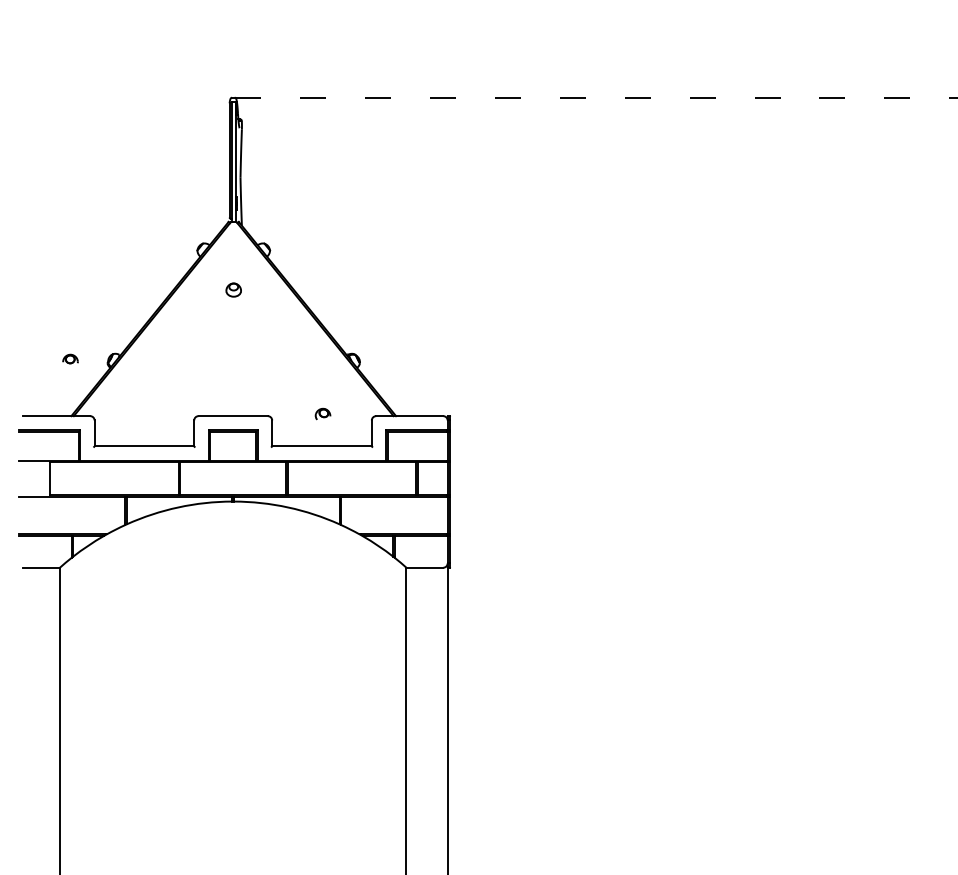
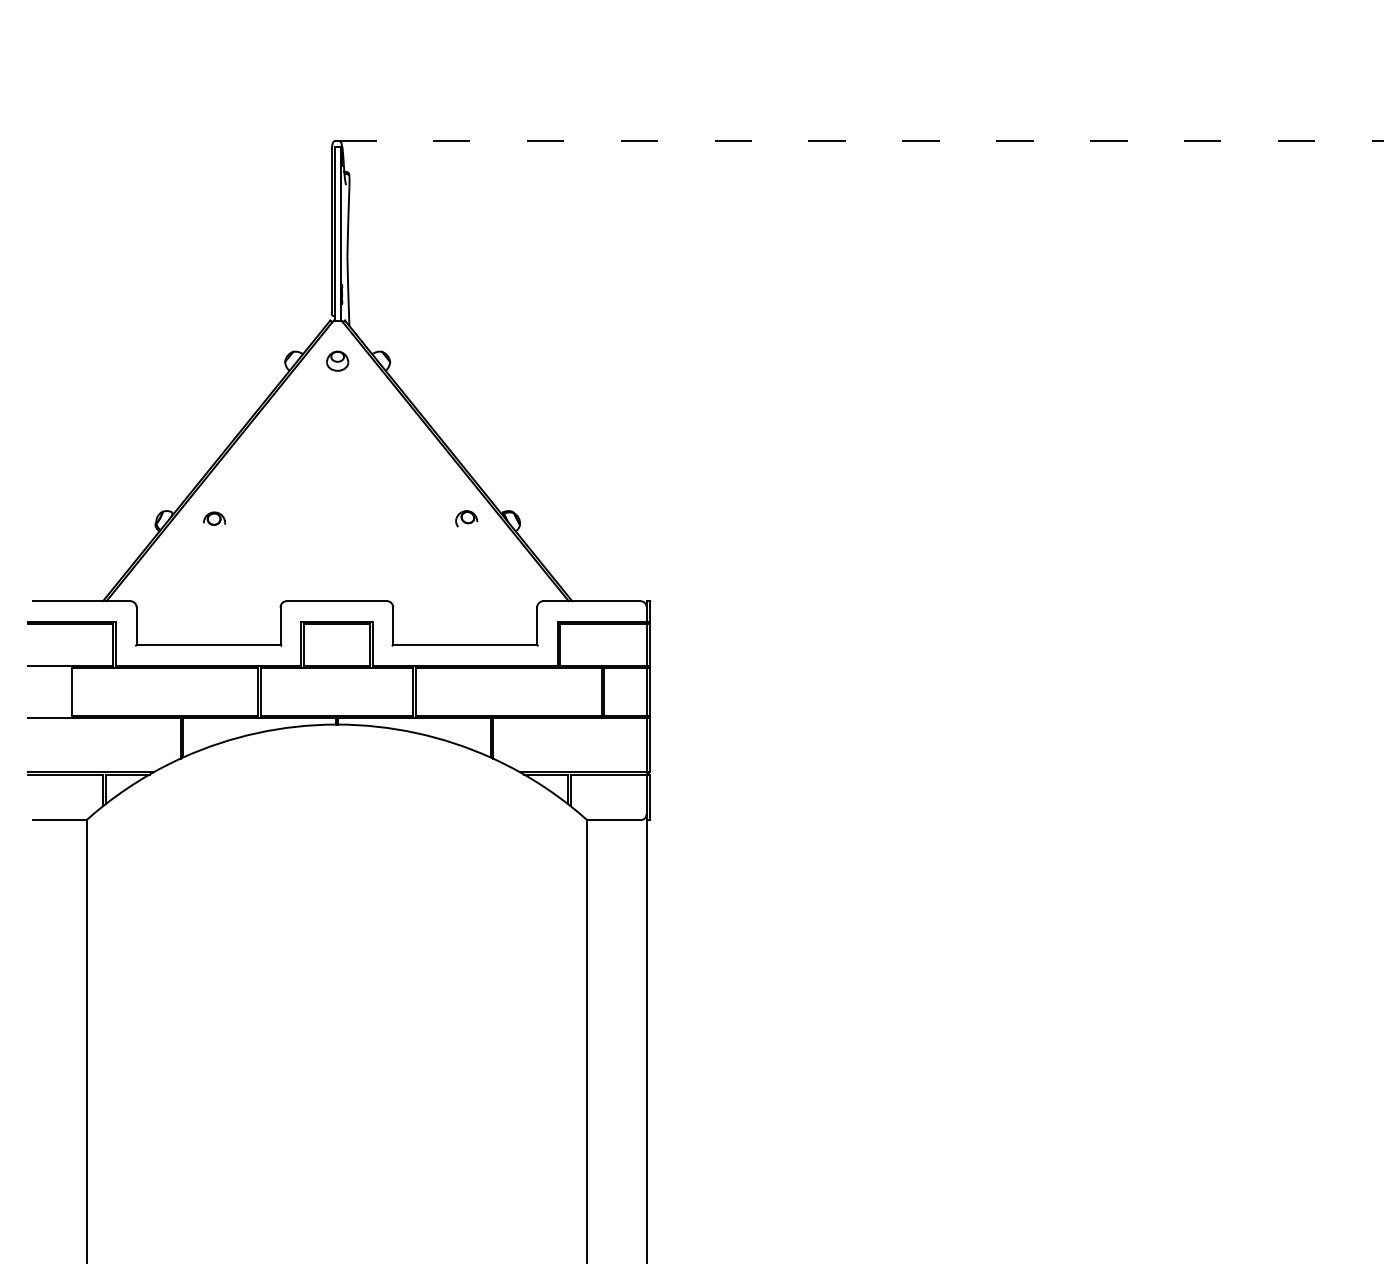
part: (233, 289) -> (337, 360), moved
part: (70, 358) -> (214, 517), moved
part: (322, 413) -> (465, 517), moved

